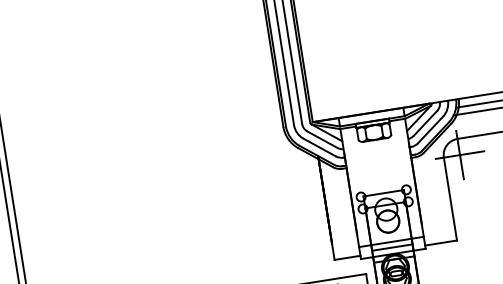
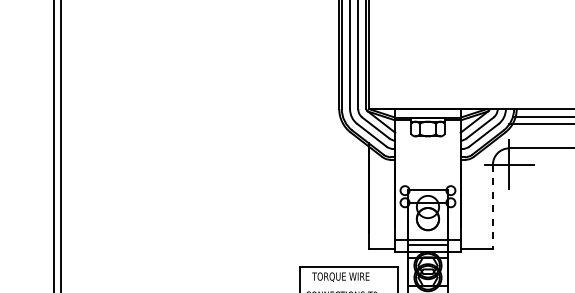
line: (449, 199) -> (492, 206), solid -> dashed

